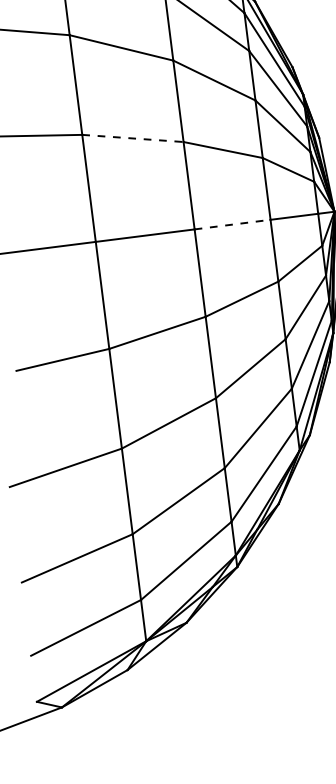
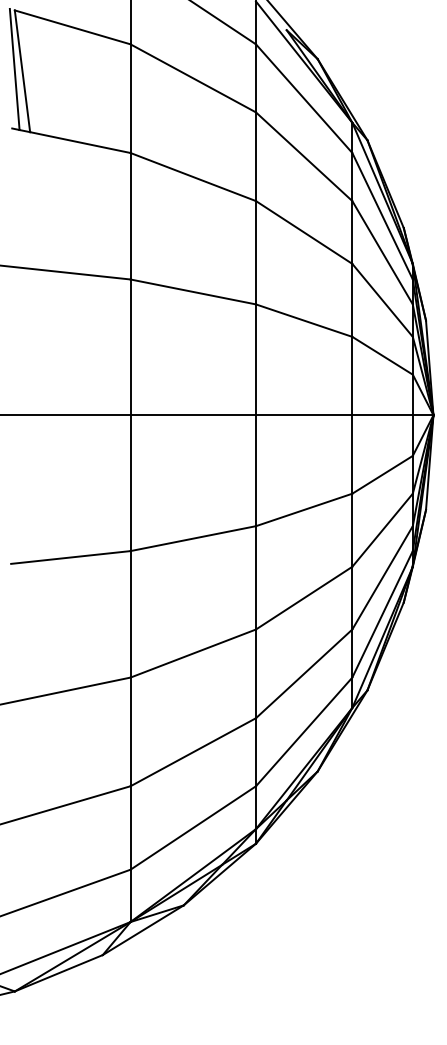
line: (133, 138) -> (193, 291), dashed -> solid
line: (232, 224) -> (304, 415), dashed -> solid

